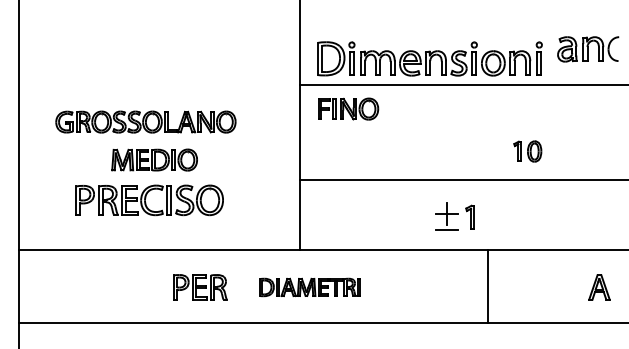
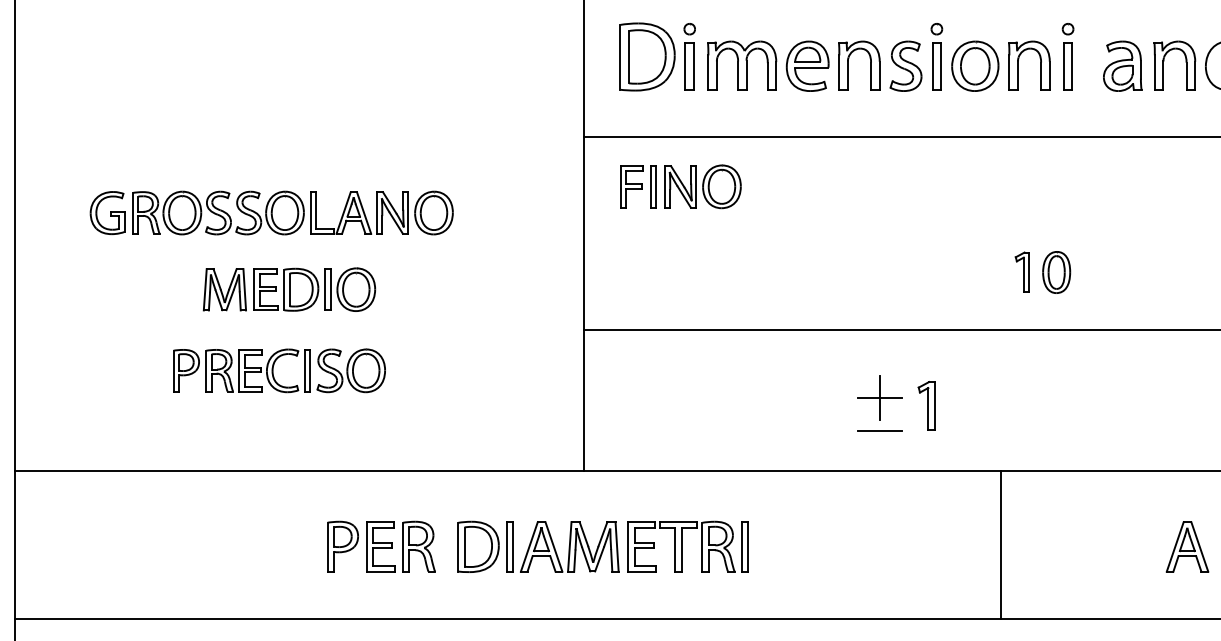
part: (429, 58) -> (846, 56), moved
part: (149, 199) -> (279, 369), size x0.71
line: (487, 285) -> (999, 542), moved
part: (309, 287) -> (602, 546), size x1.43

